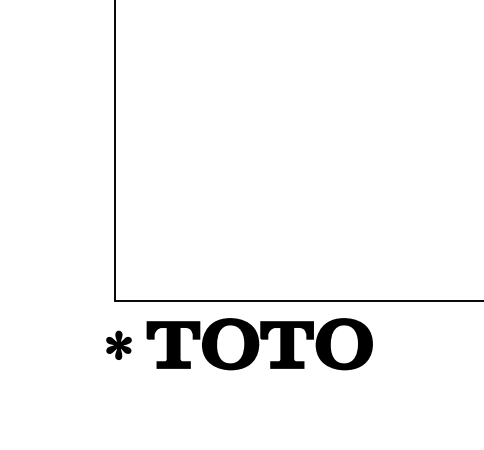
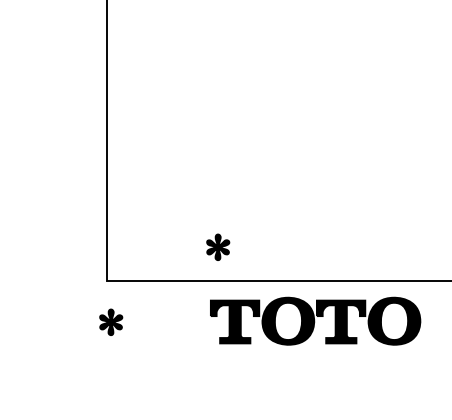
part: (233, 264) -> (218, 246), added
part: (259, 343) -> (315, 320), moved

